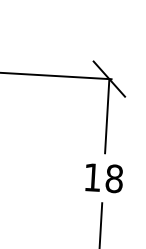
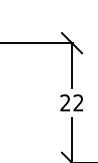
text: (102, 177) -> (71, 102), 18 -> 22

